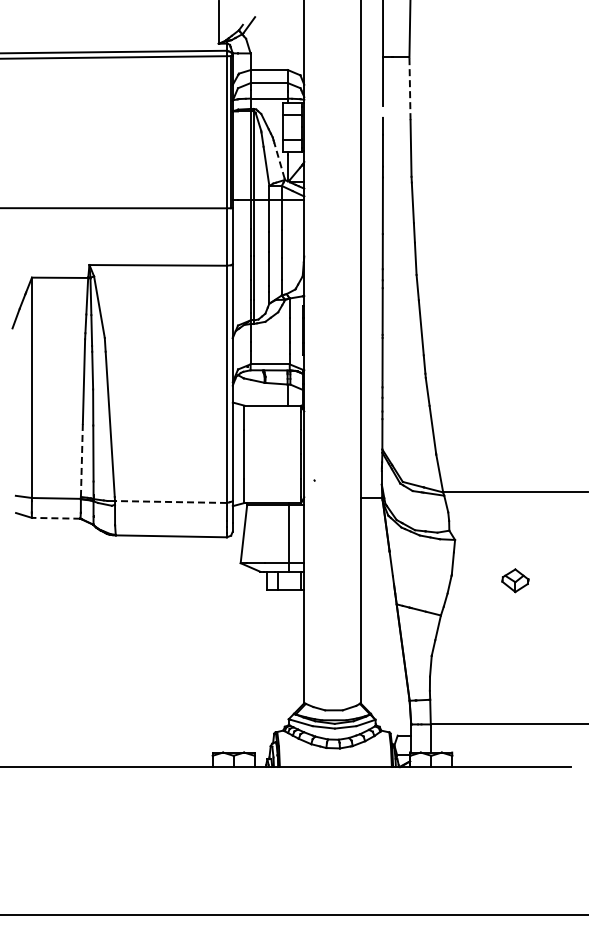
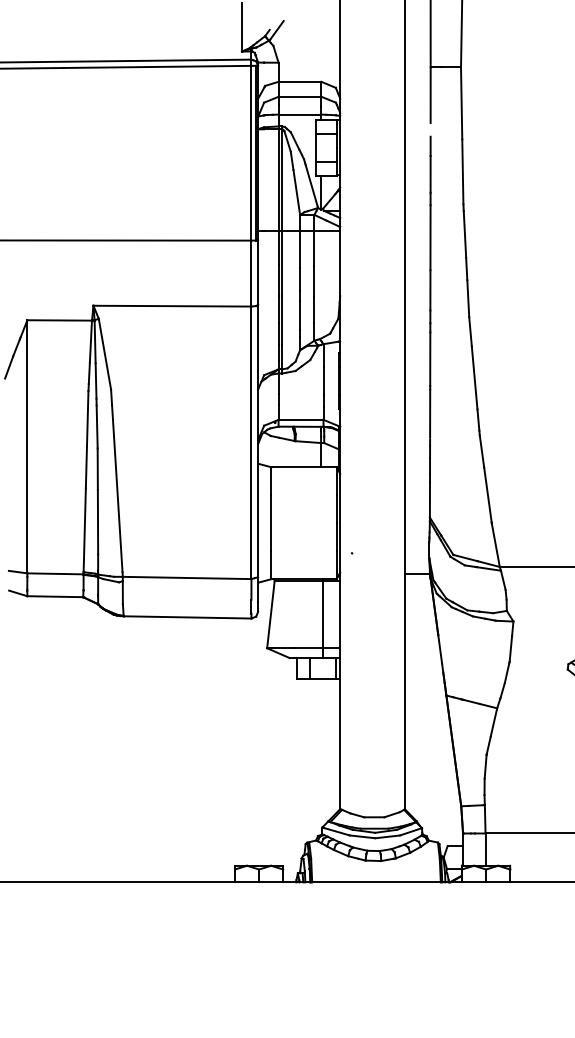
line: (409, 88) -> (461, 102), dashed -> solid
line: (279, 160) -> (311, 185), dashed -> solid
line: (81, 459) -> (84, 529), dashed -> solid
line: (171, 502) -> (187, 578), dashed -> solid
line: (55, 518) -> (54, 596), dashed -> solid

